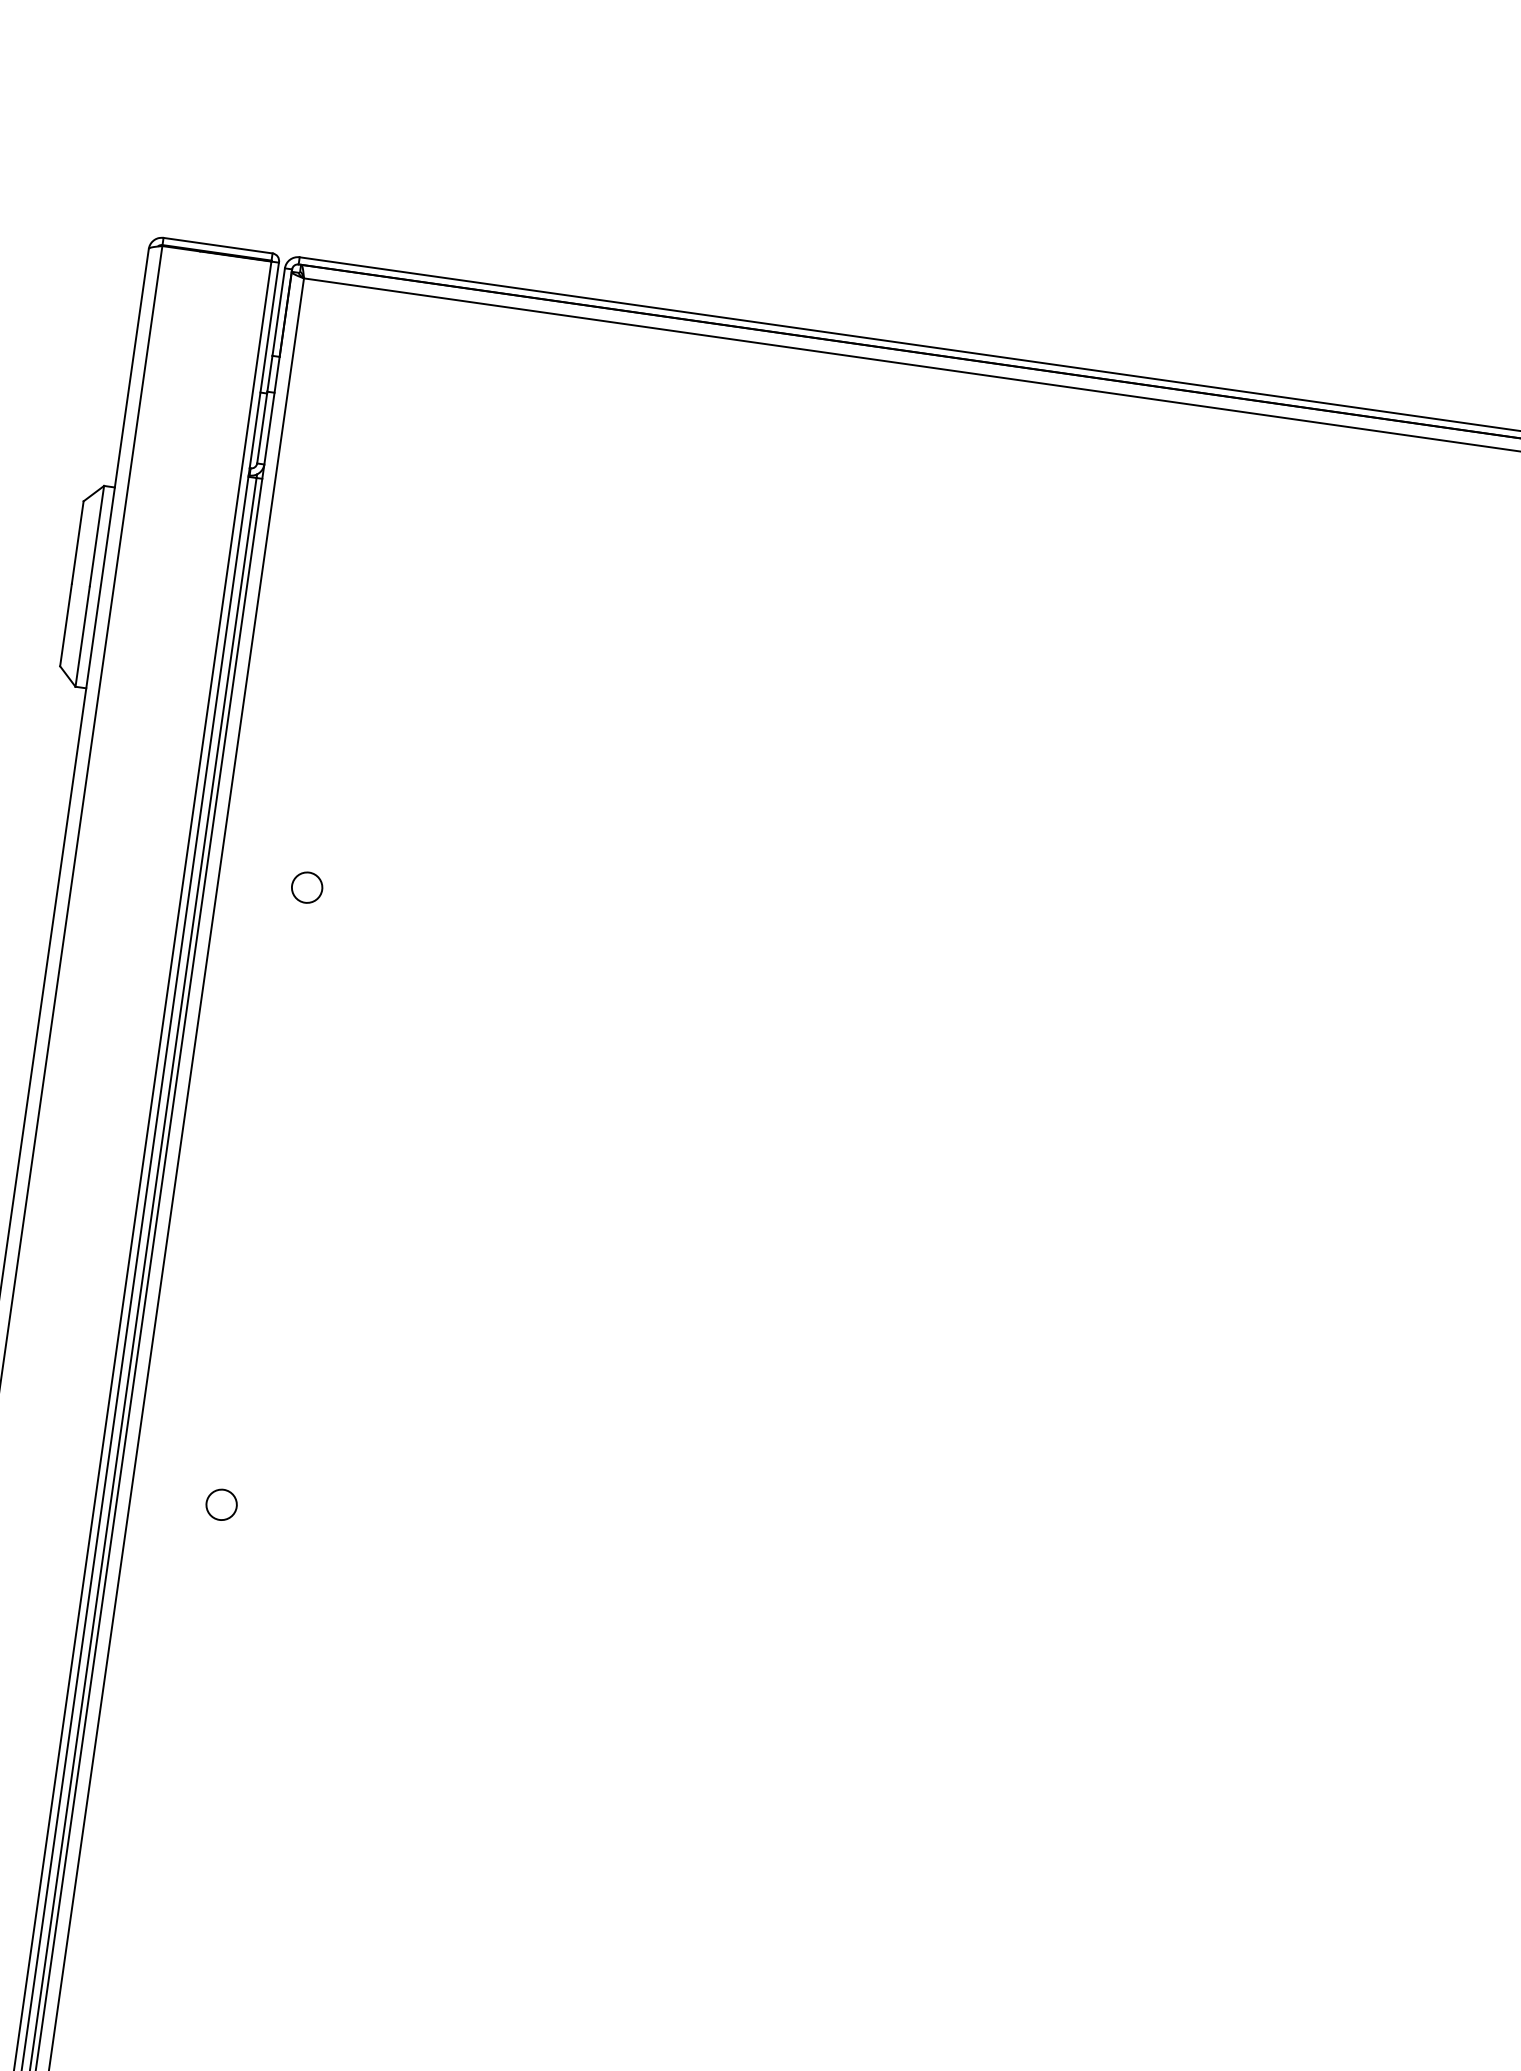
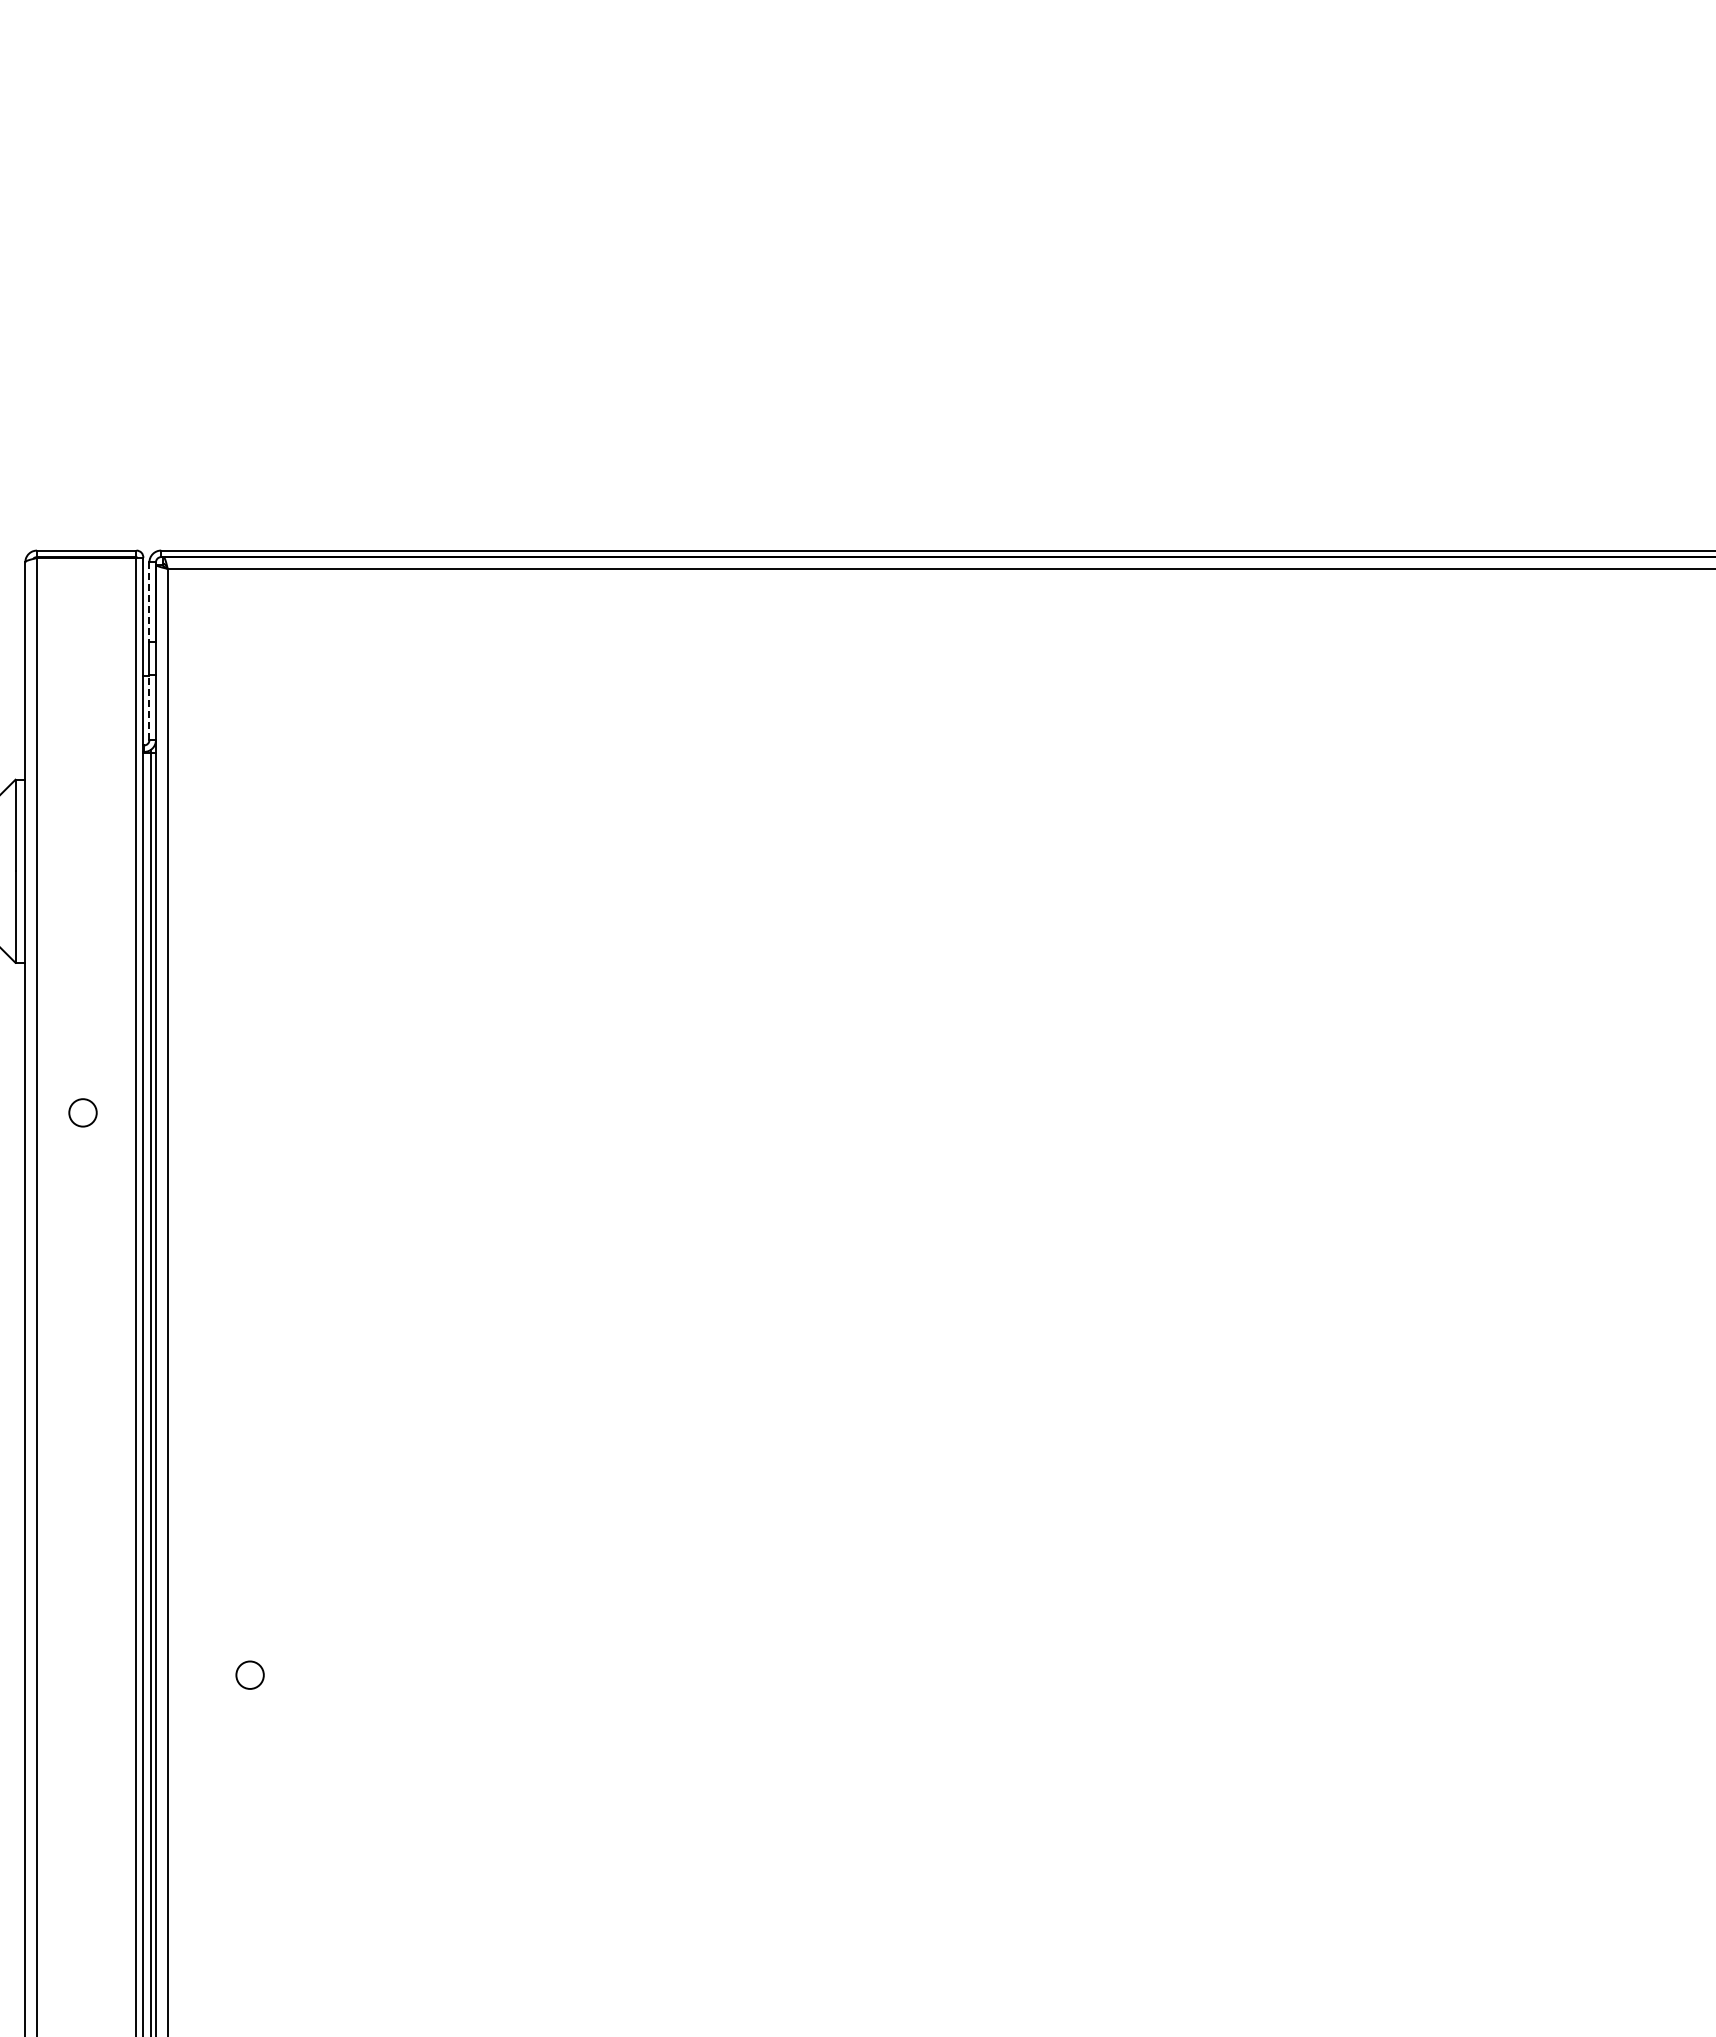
line: (278, 312) -> (149, 602), solid -> dashed
line: (262, 427) -> (149, 707), solid -> dashed
circle: (306, 887) -> (82, 1112), moved

